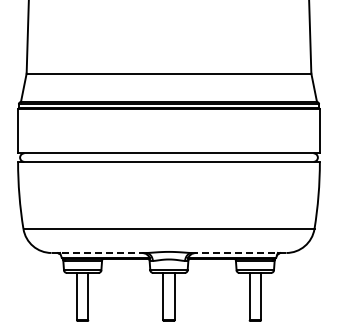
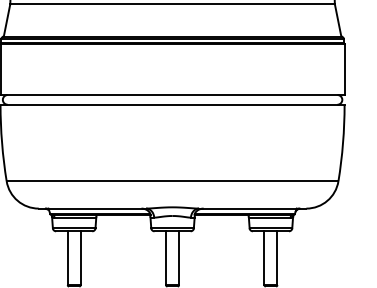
line: (98, 253) -> (92, 209), dashed -> solid
line: (238, 253) -> (251, 209), dashed -> solid

